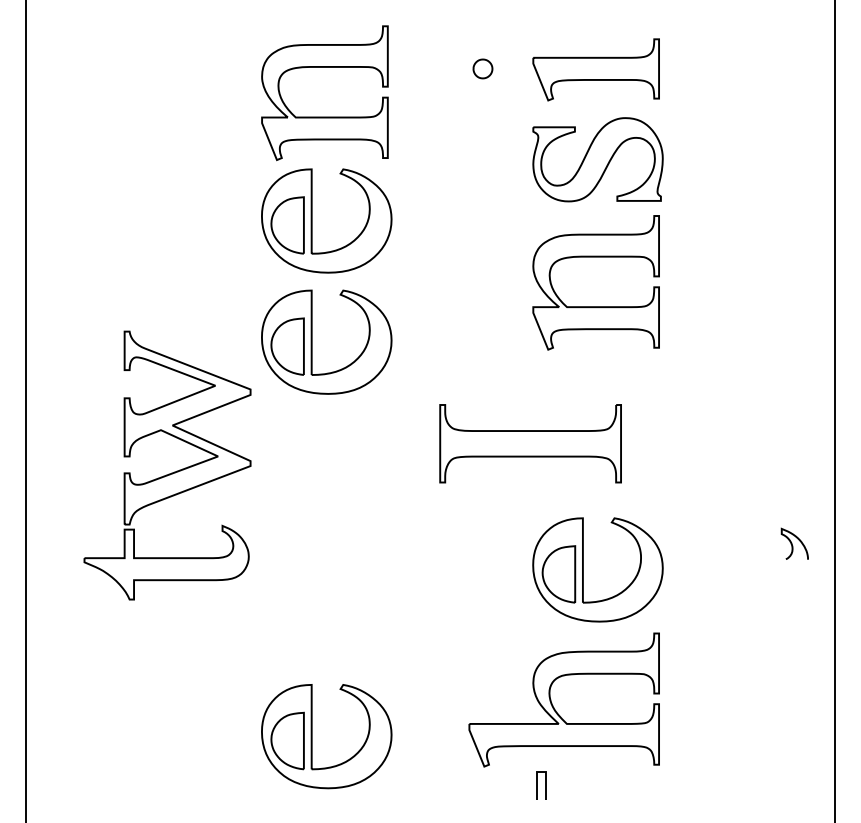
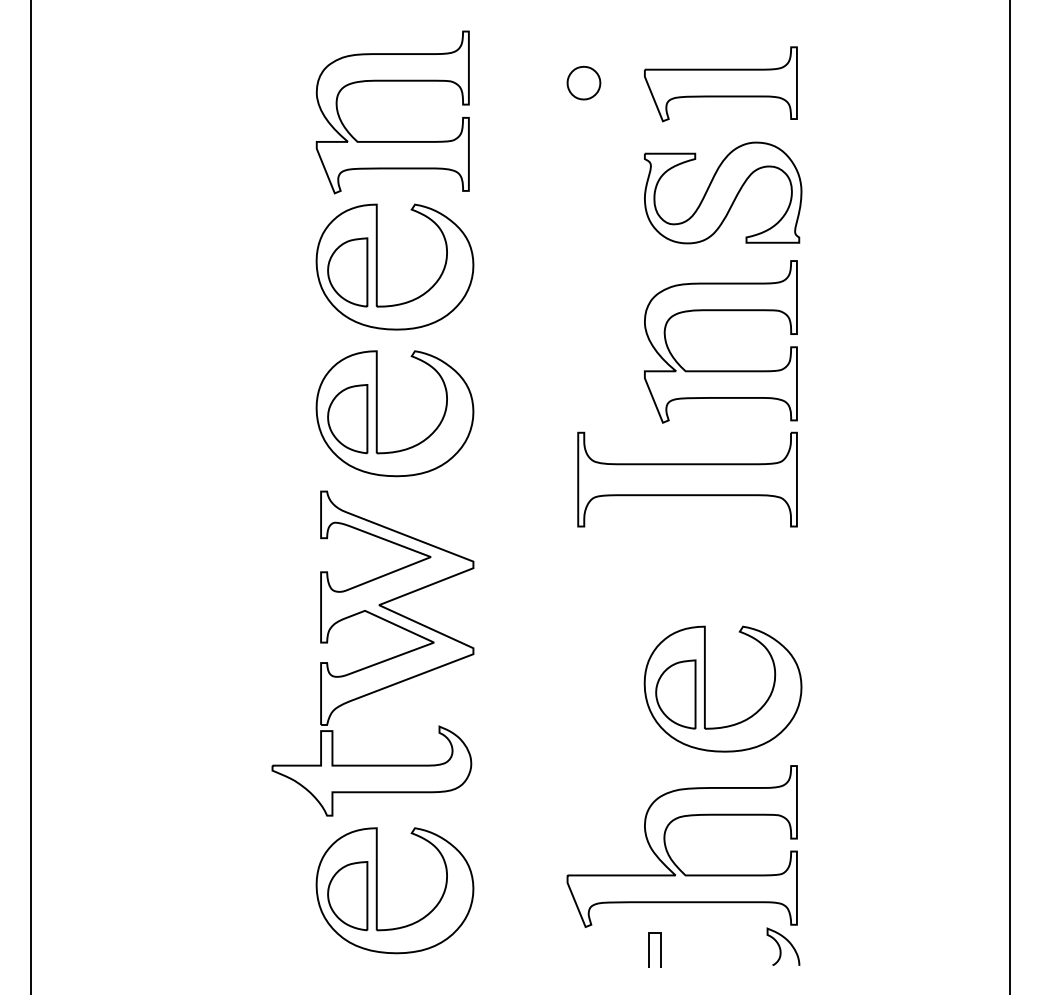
part: (482, 68) -> (583, 82), size x1.43
part: (530, 443) -> (687, 479), moved
part: (171, 472) -> (377, 662), moved
curve: (792, 543) -> (780, 946), moved

